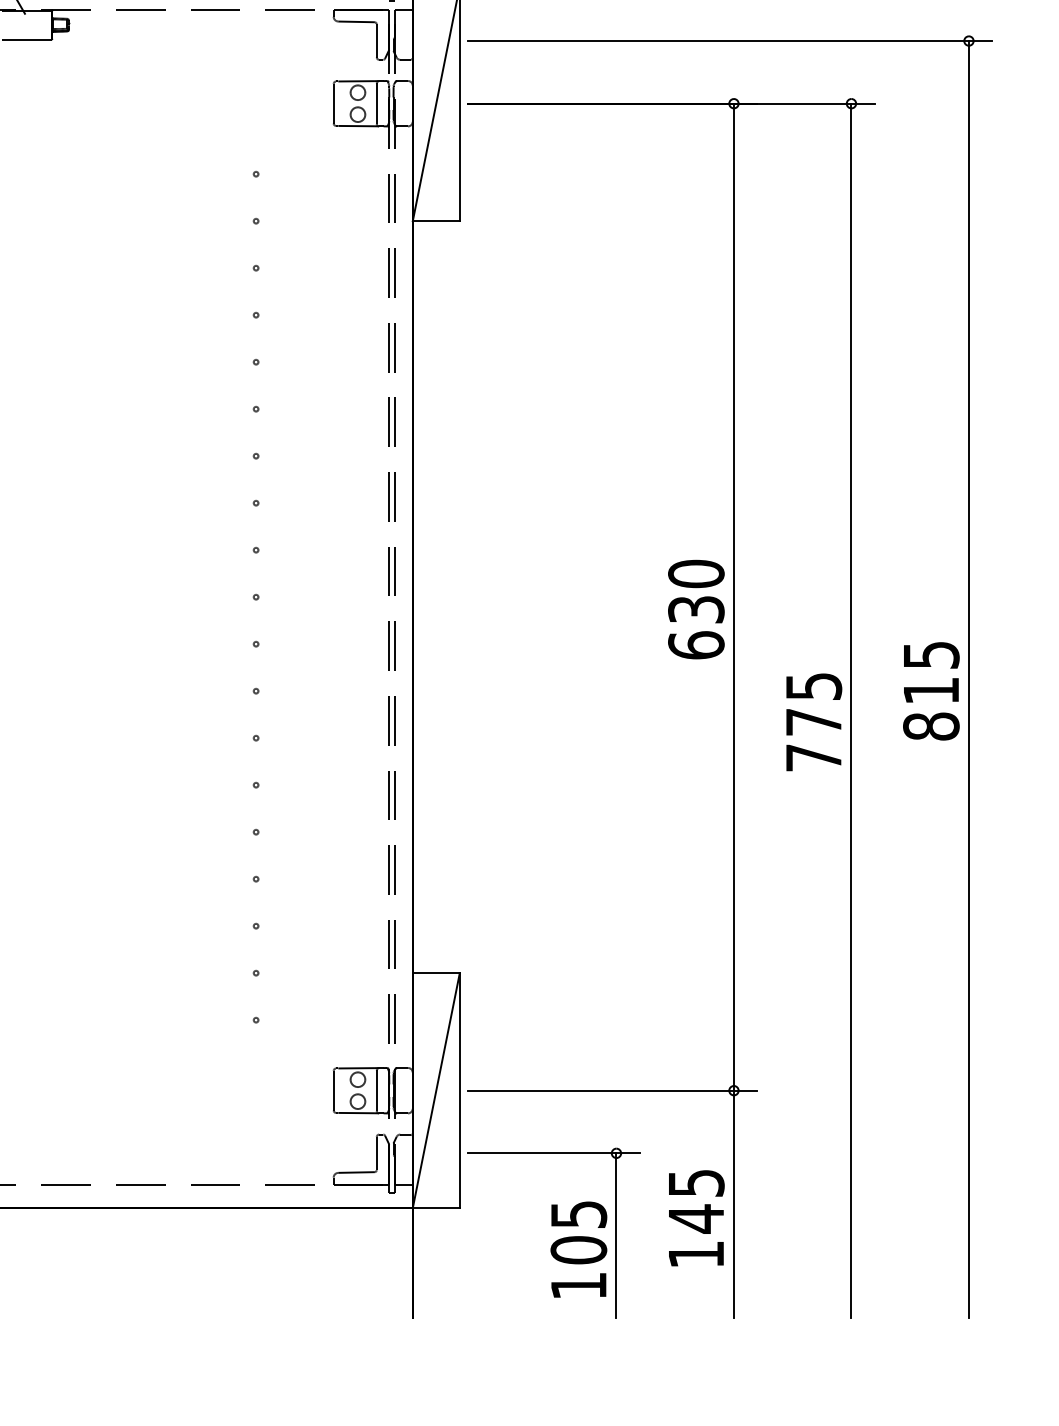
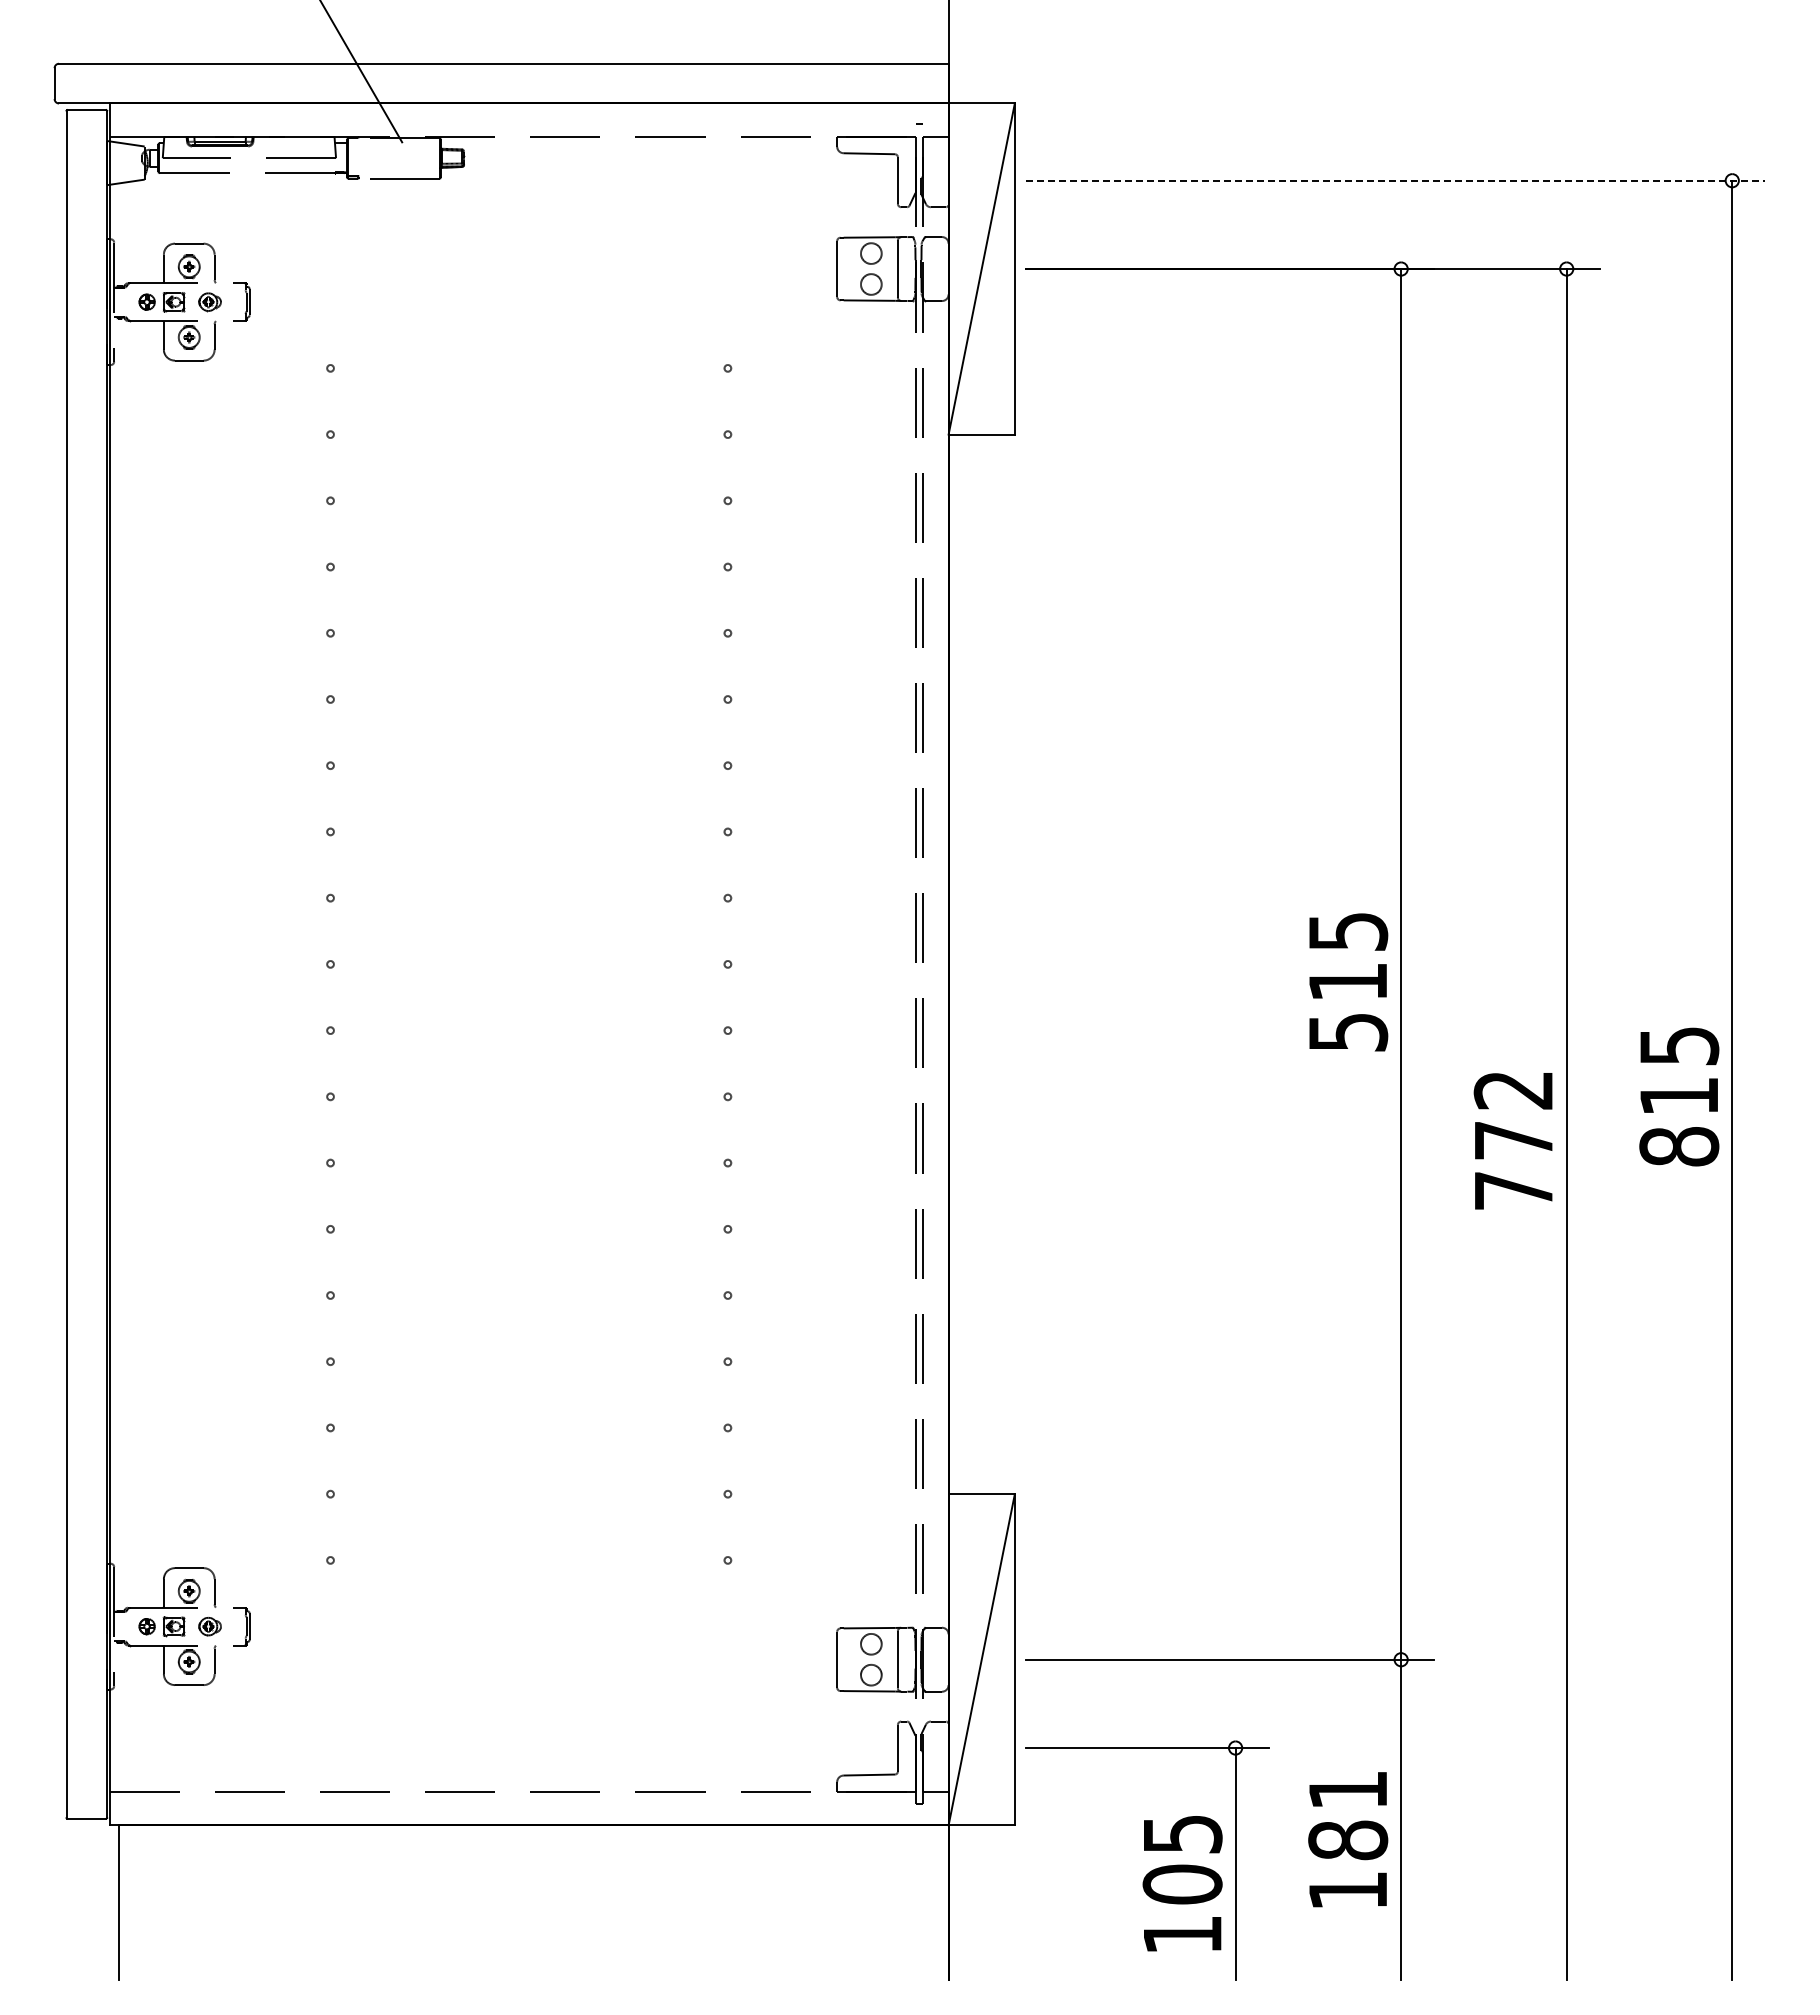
line: (729, 40) -> (1395, 180), solid -> dashed
text: (696, 609) -> (1348, 981), 630 -> 515
text: (813, 686) -> (1513, 1090), 775 -> 772
text: (696, 1201) -> (1348, 1816), 145 -> 181

